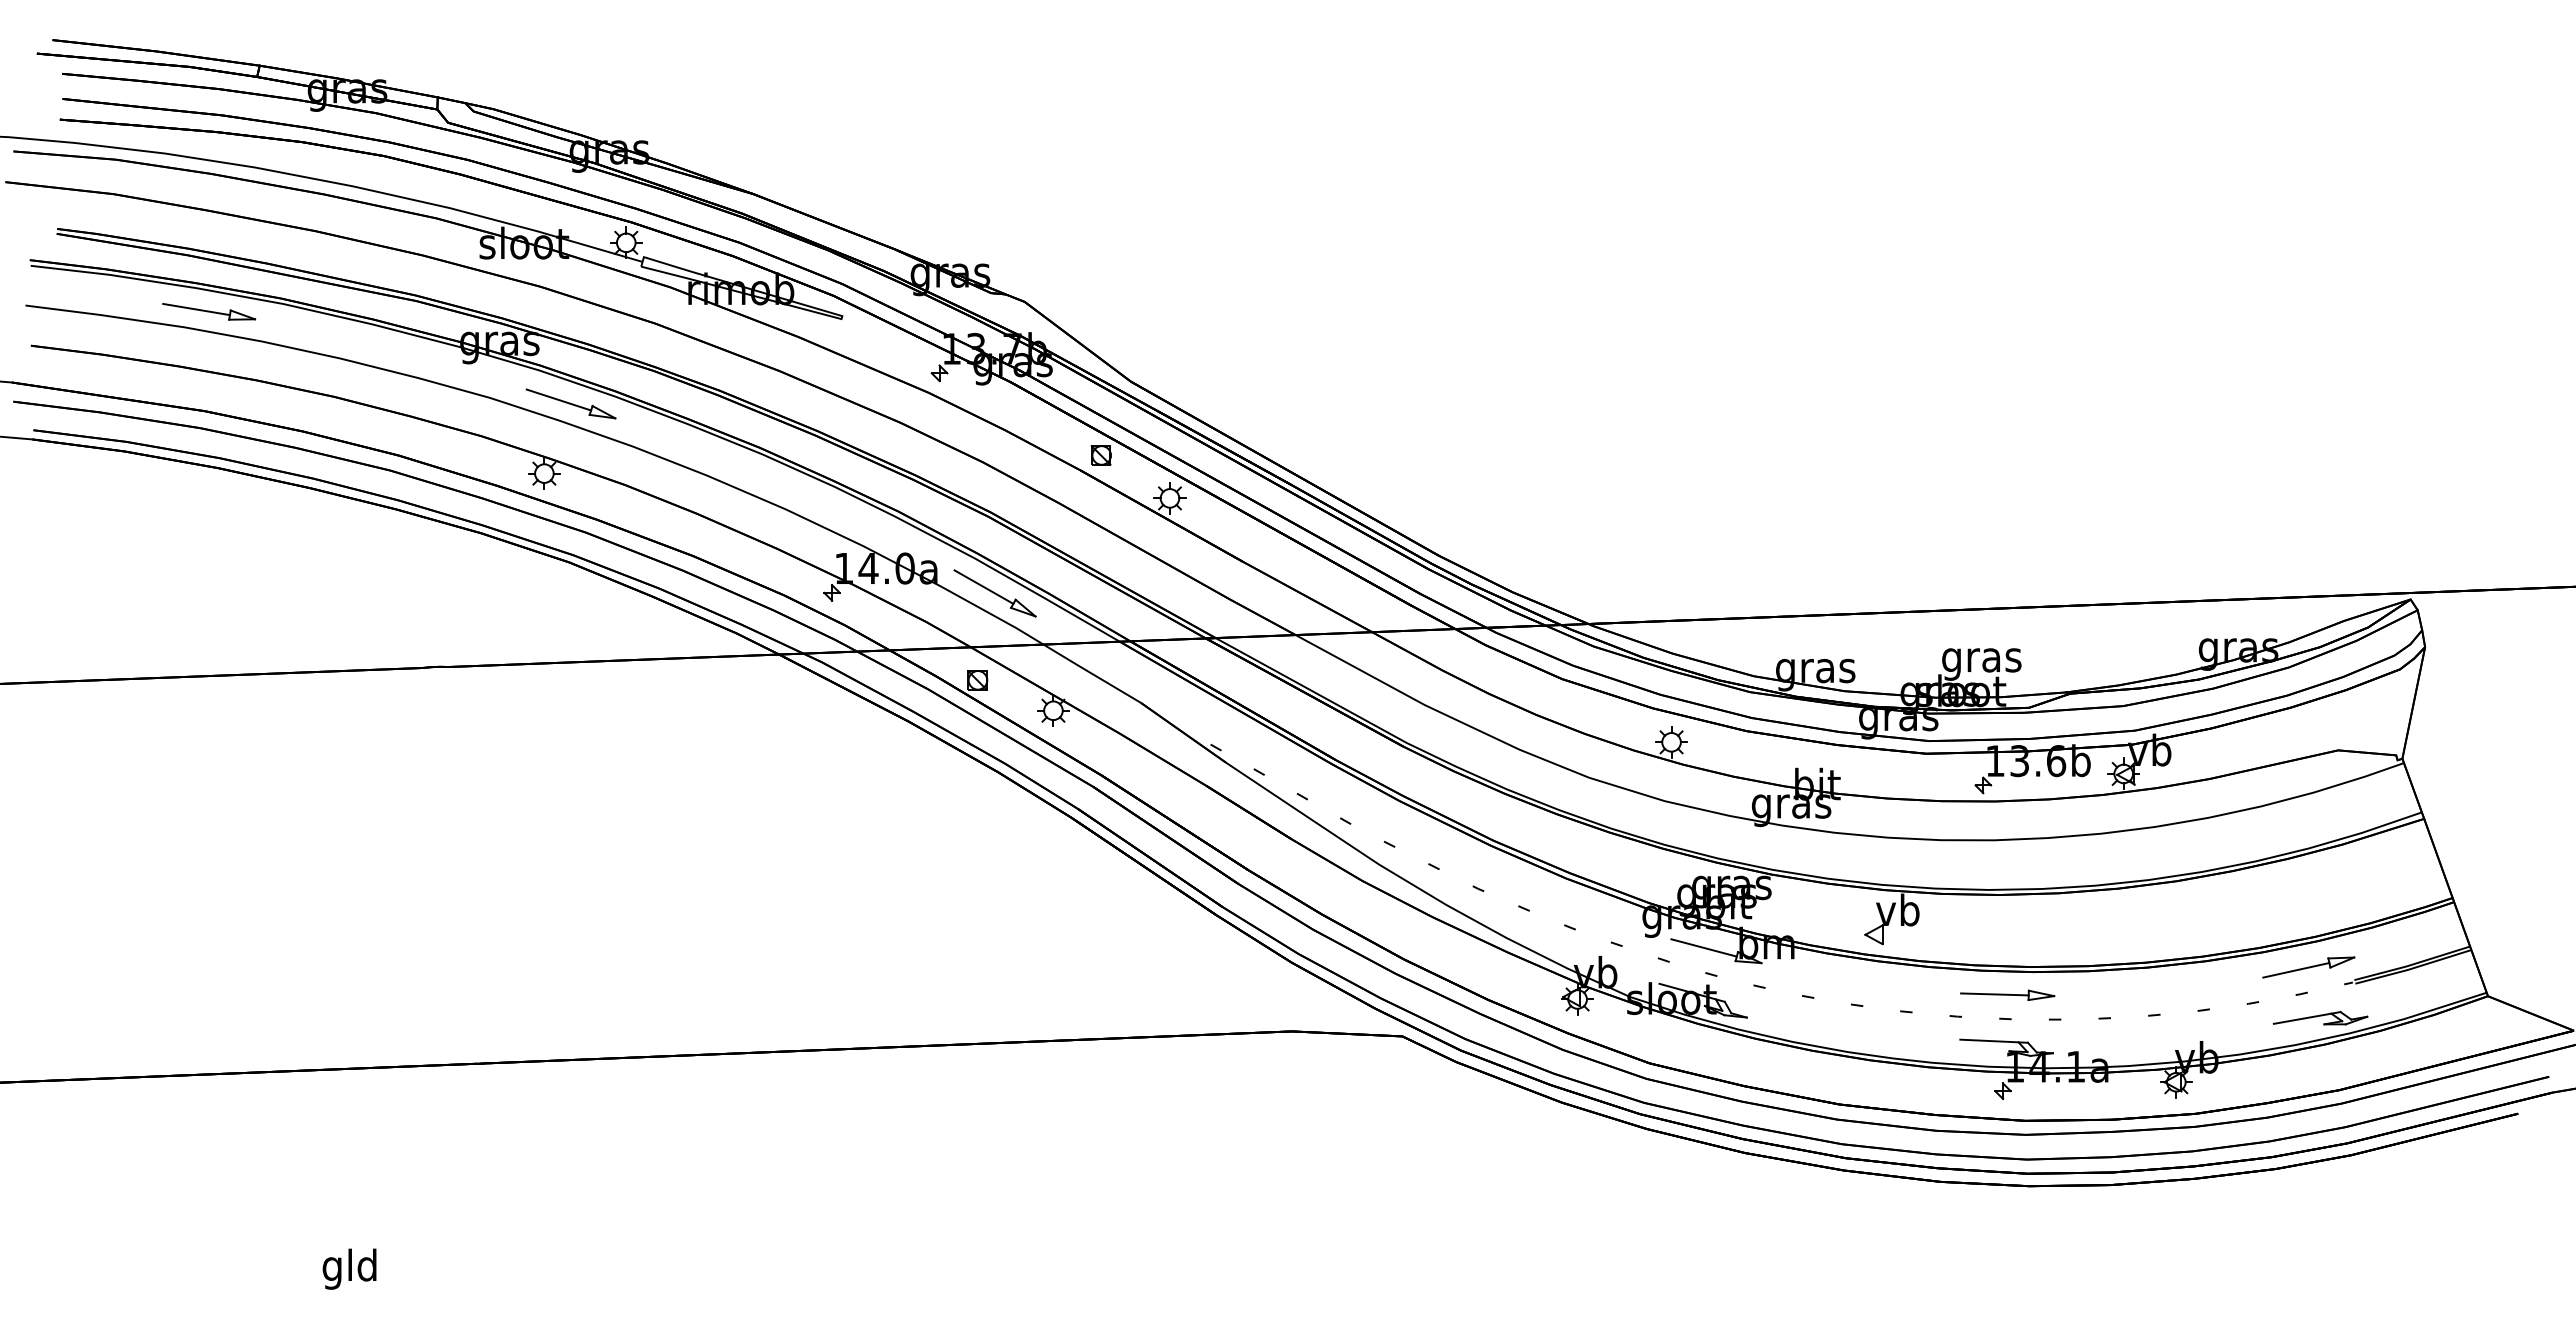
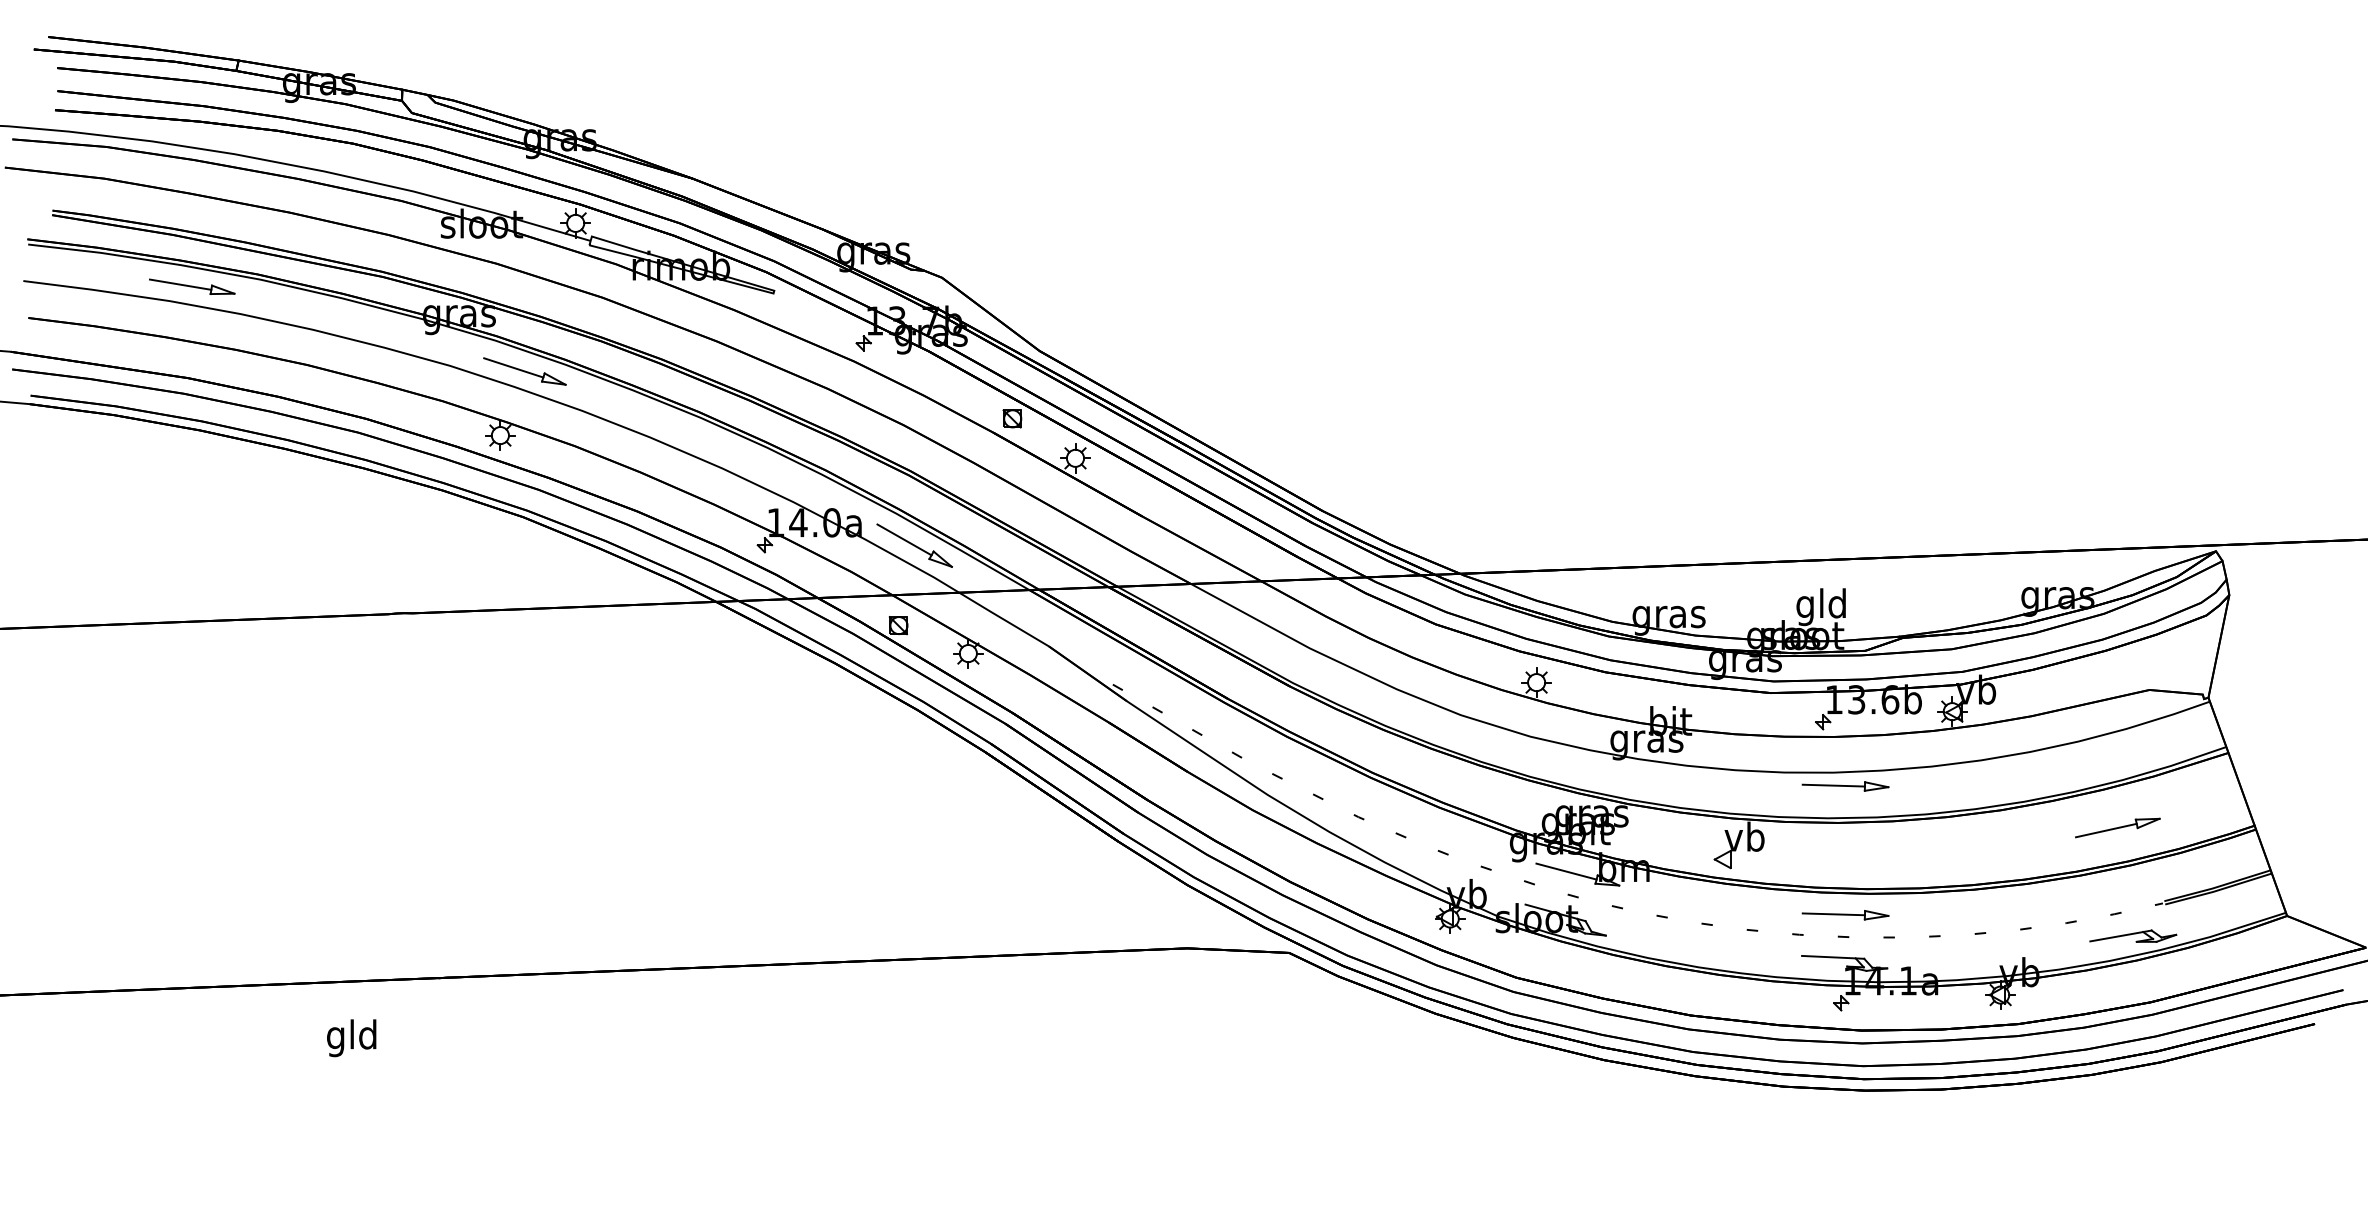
text: (1981, 659) -> (1821, 606), gras -> gld
part: (2007, 854) -> (1845, 785), added
part: (2308, 967) -> (2117, 827), moved
text: (349, 1268) -> (351, 1037), moved

